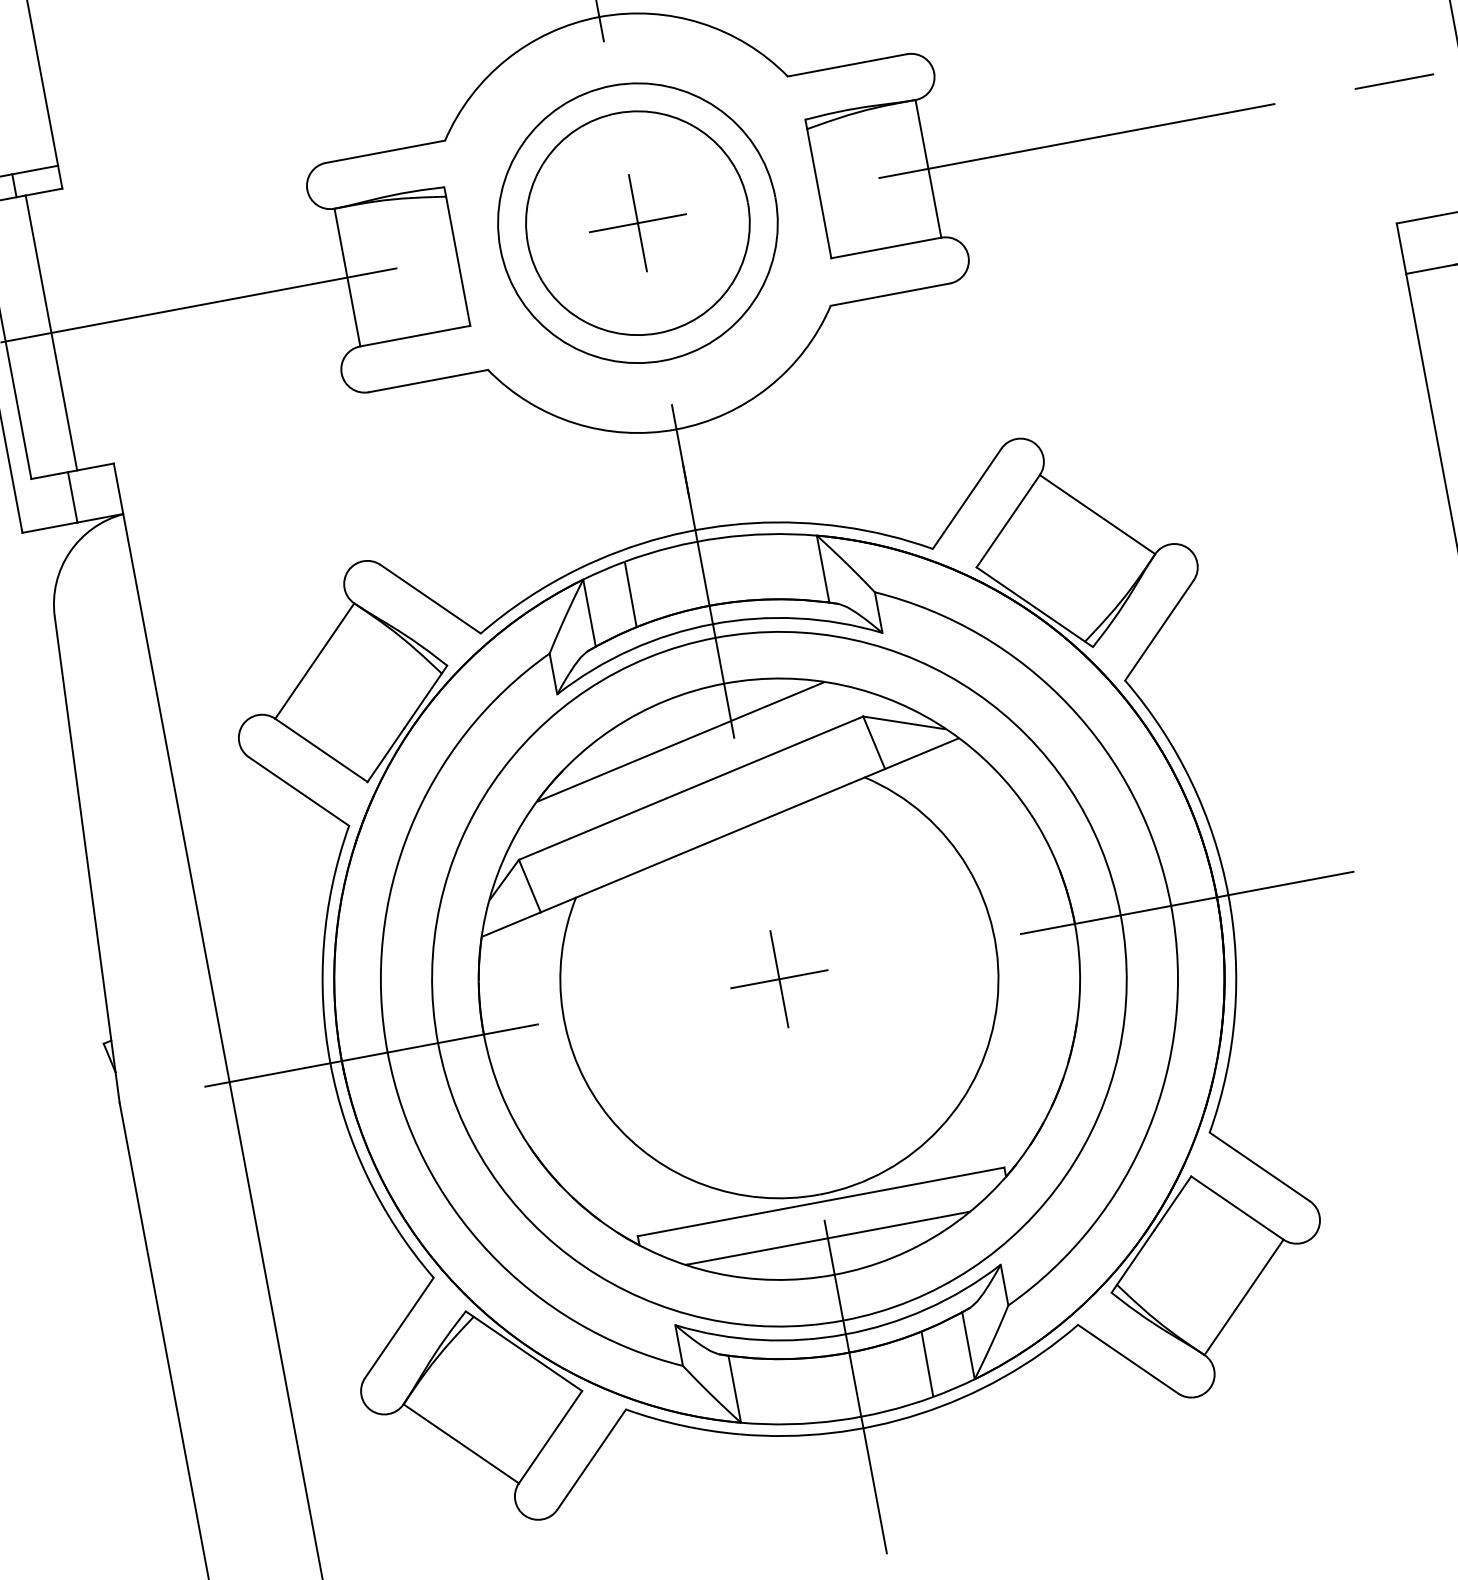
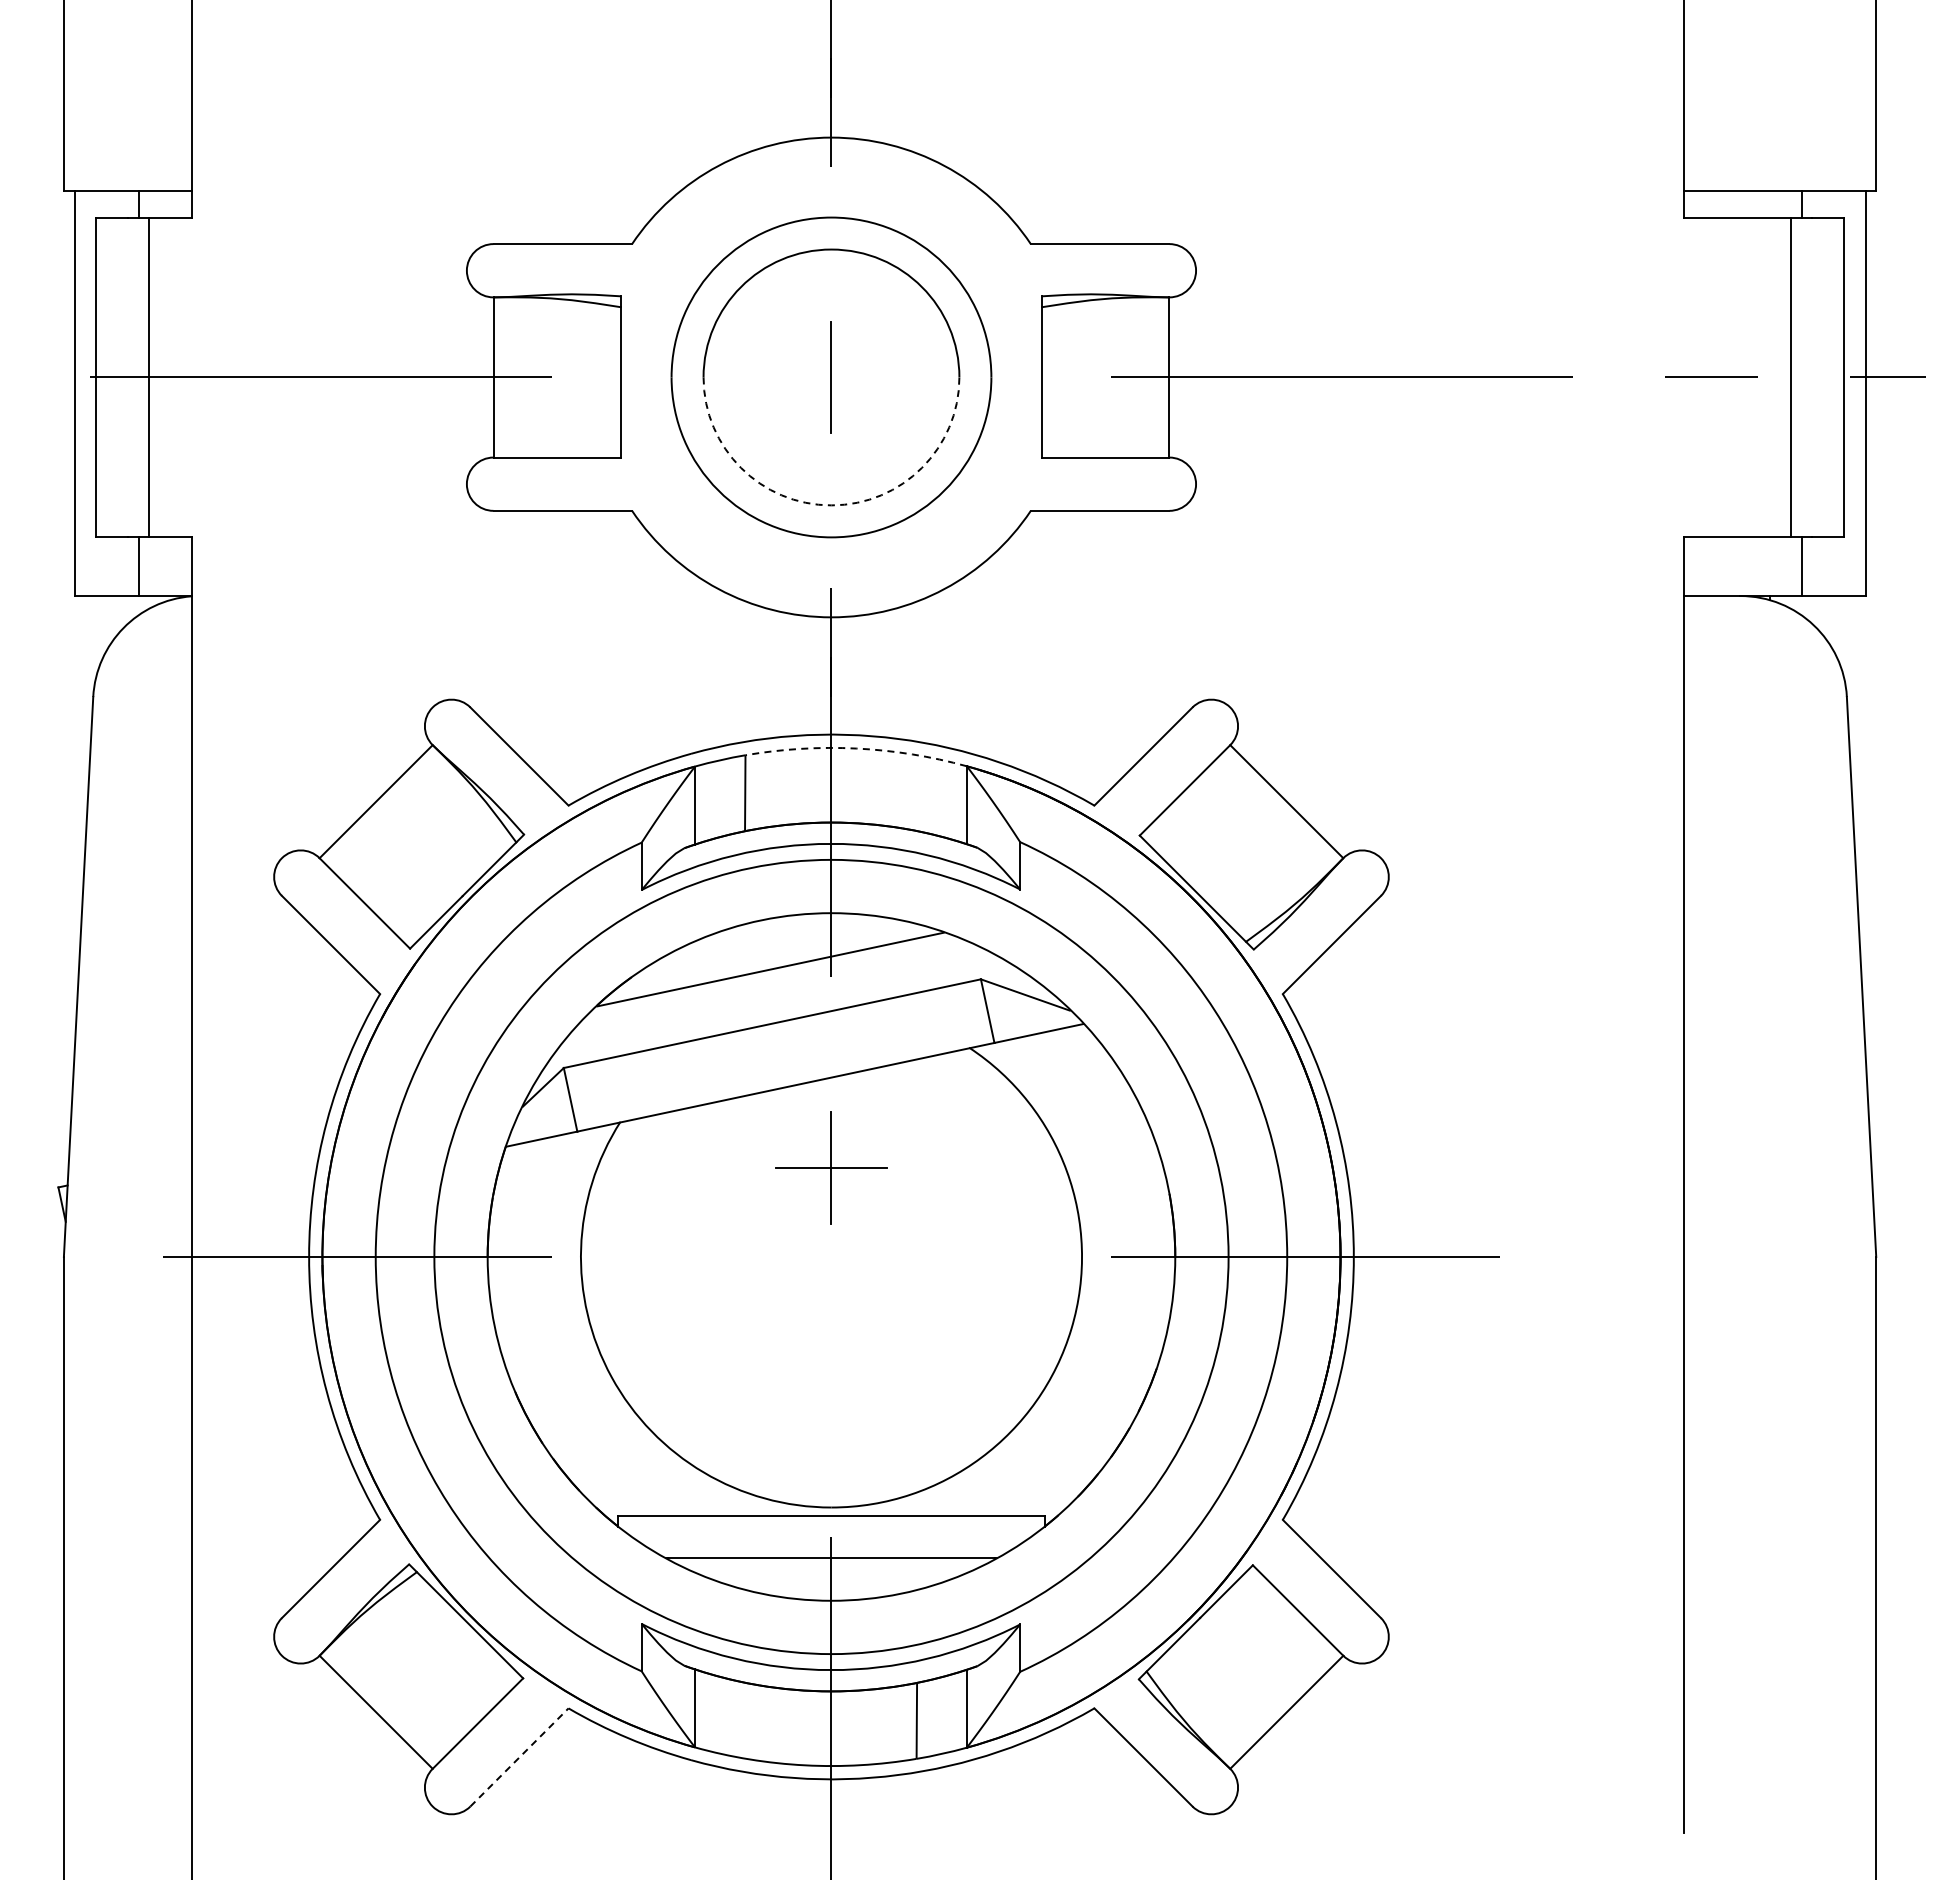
line: (637, 223) -> (831, 377), removed
arc: (658, 333) -> (831, 505), solid -> dashed
arc: (719, 538) -> (856, 748), solid -> dashed
part: (779, 978) -> (831, 1167), moved
line: (591, 1459) -> (519, 1757), solid -> dashed

